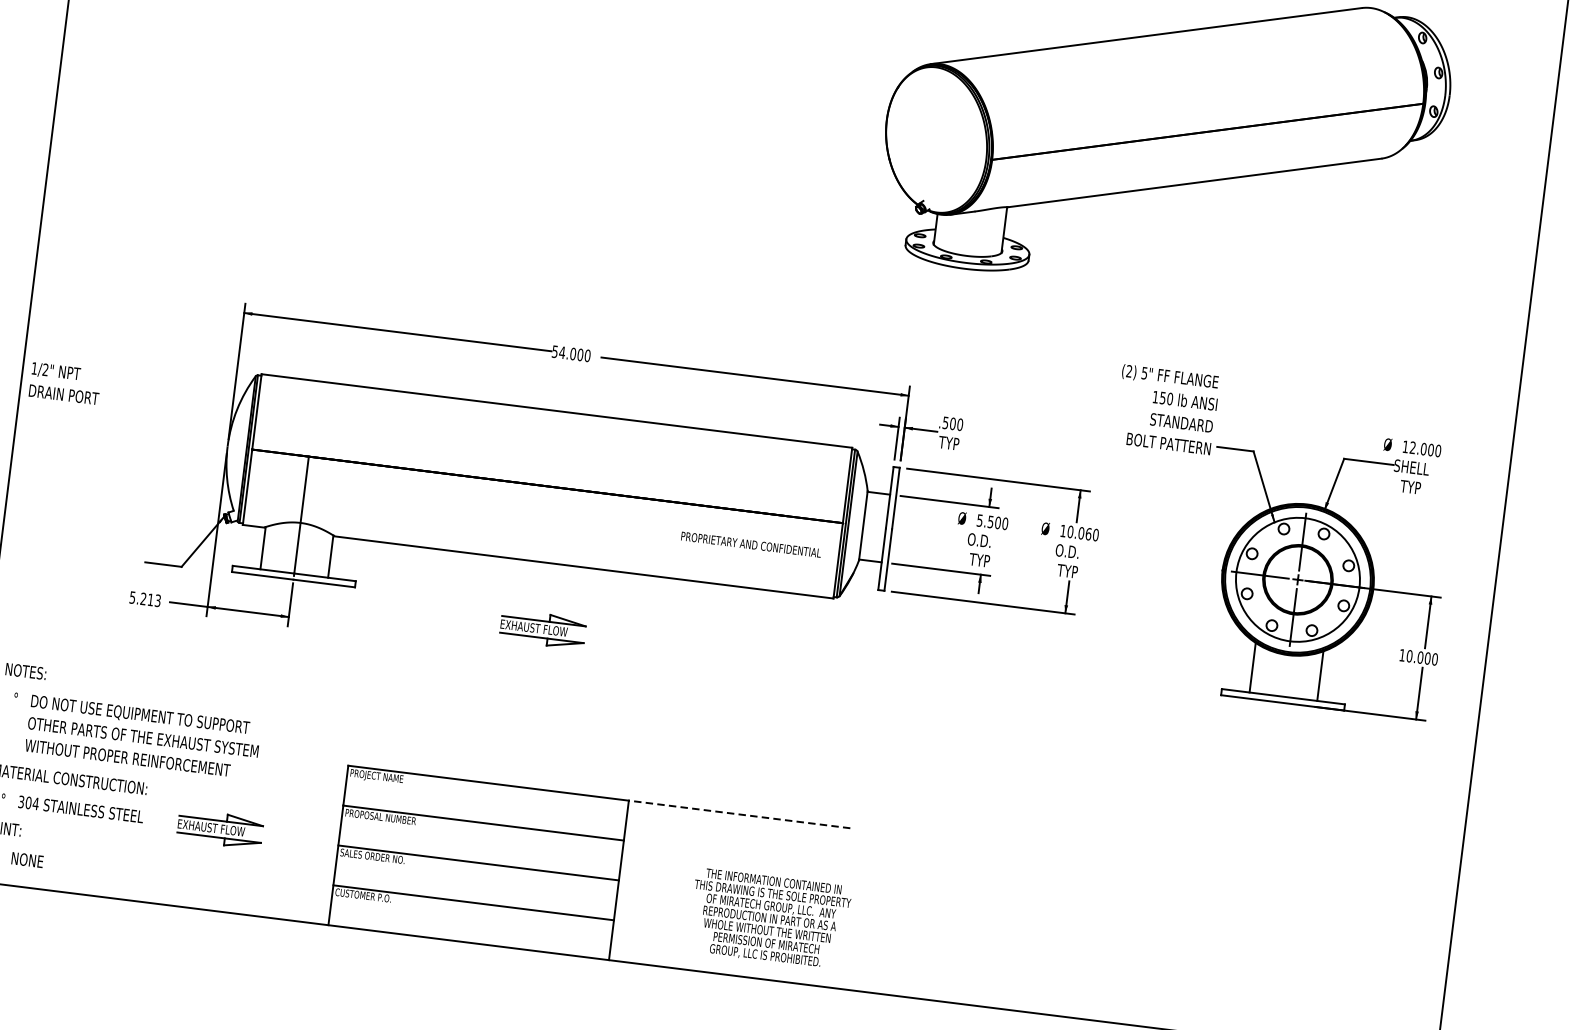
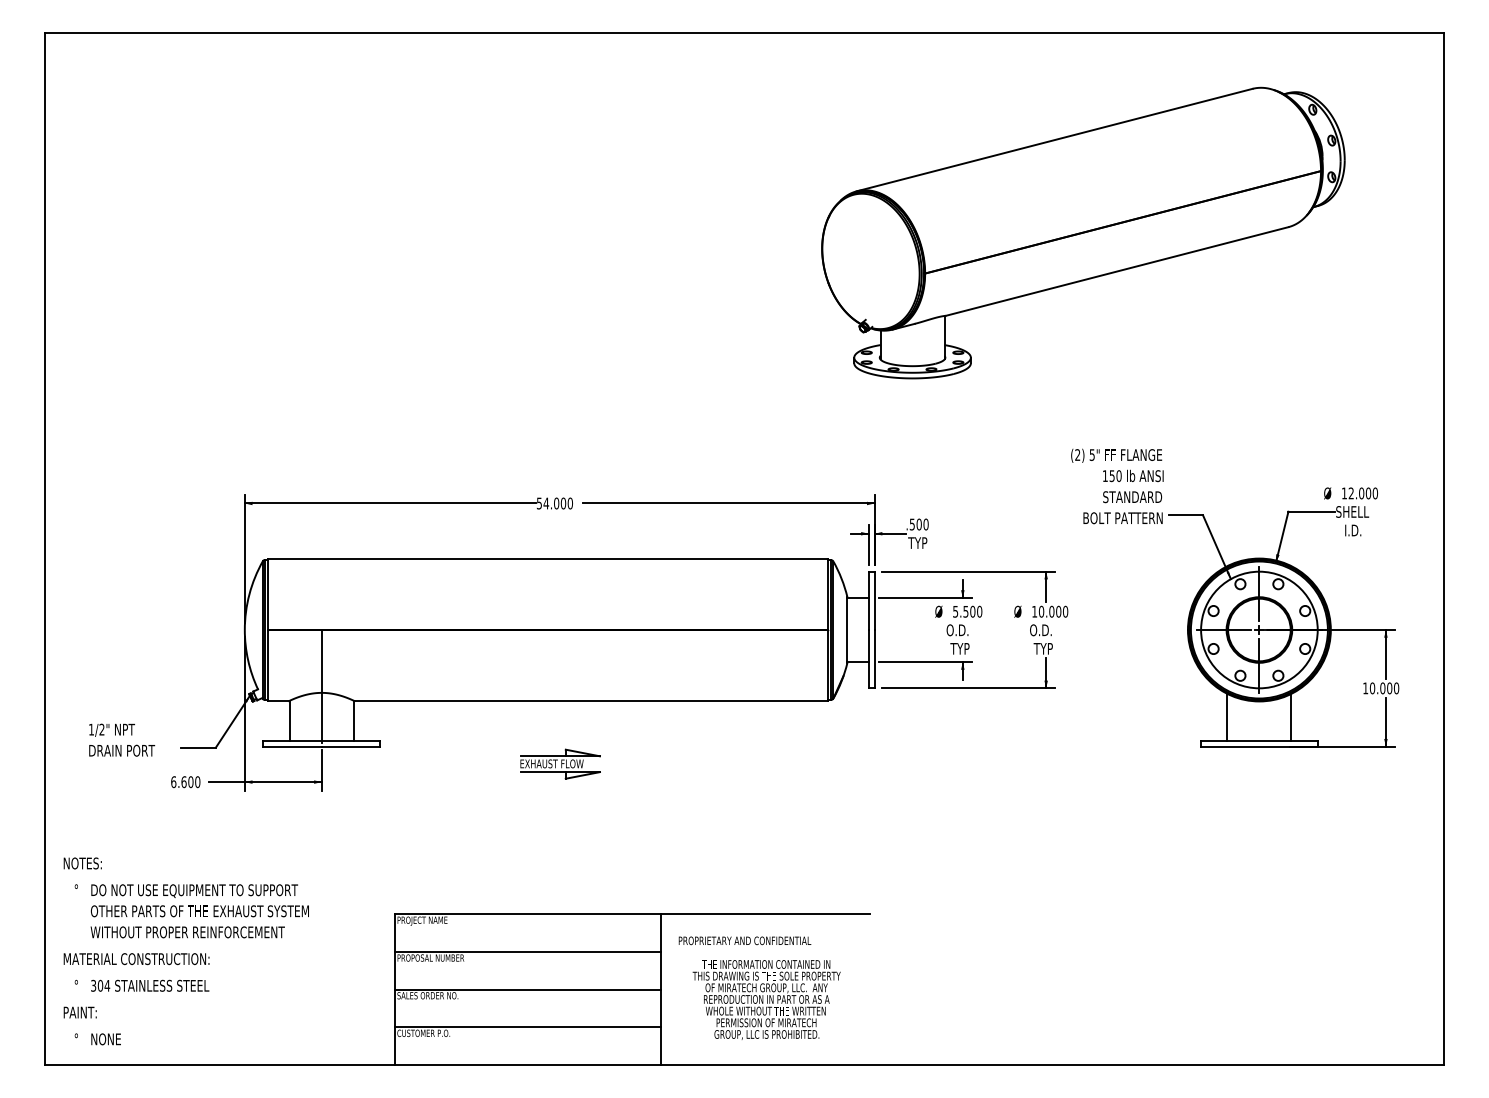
text: (65, 382) -> (122, 739), moved
text: (1410, 487) -> (1353, 530), TYP -> I.D.
text: (1088, 533) -> (1058, 611), 10.060 -> 10.000
text: (750, 544) -> (744, 940), moved
text: (145, 599) -> (185, 782), 5.213 -> 6.600
line: (739, 813) -> (765, 913), dashed -> solid
part: (220, 828) -> (282, 987), removed
text: (769, 918) -> (766, 999), moved

